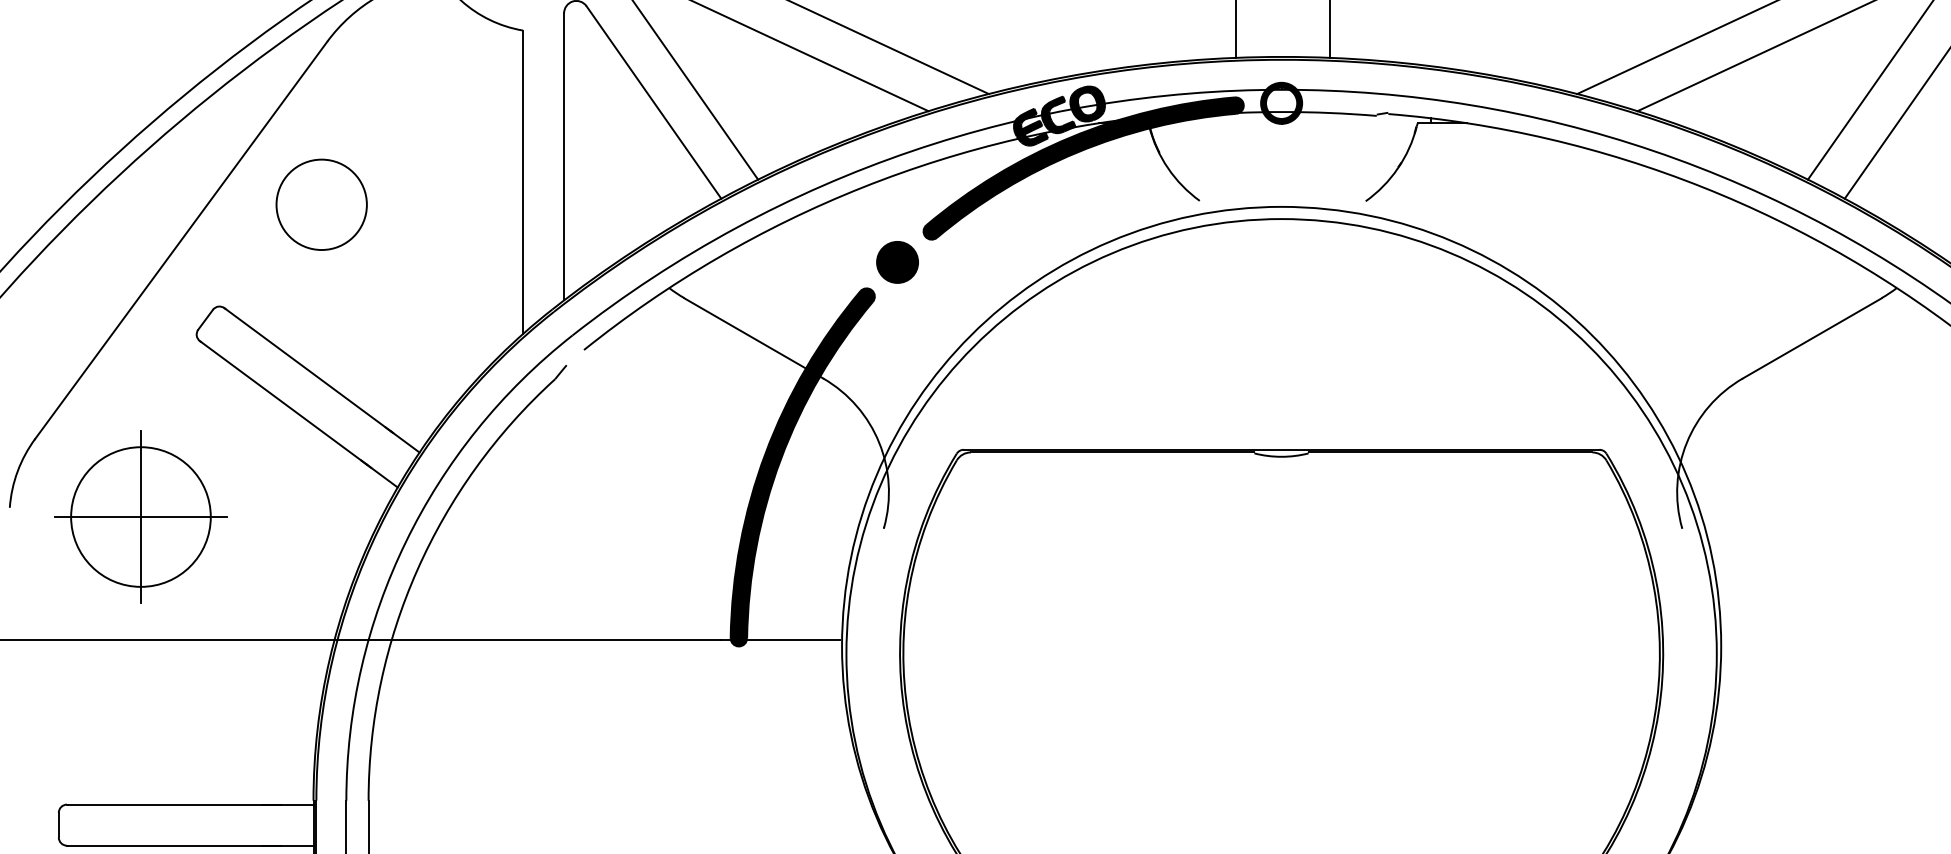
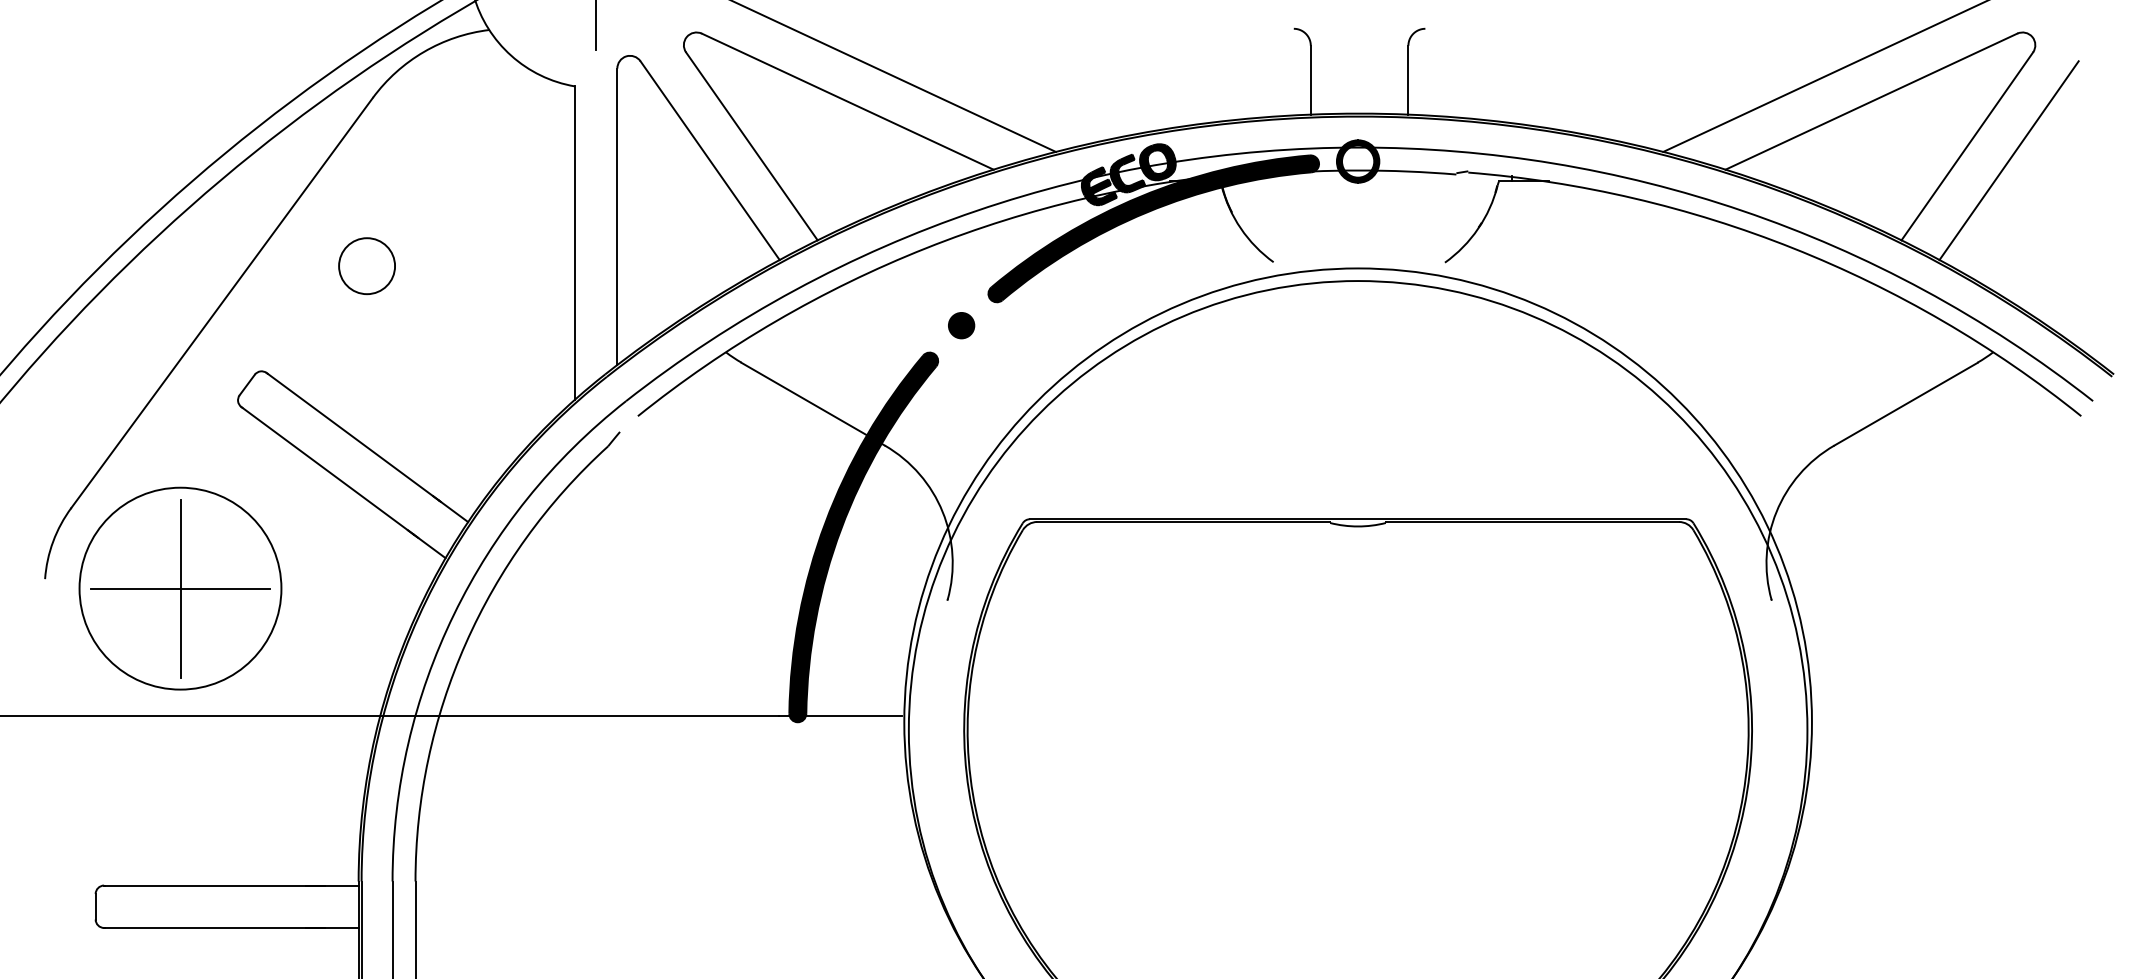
circle: (321, 204) -> (366, 265), size x0.6
part: (897, 262) -> (961, 325), size x0.6
circle: (140, 516) -> (180, 588), size x1.4

